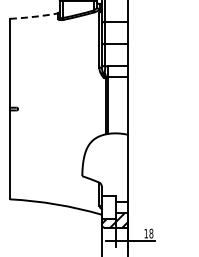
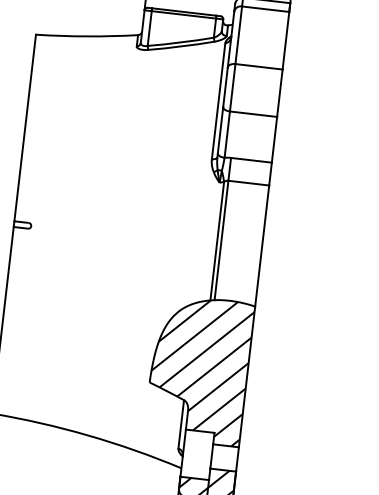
arc: (34, 16) -> (88, 35), dashed -> solid
hatch: (104, 167) -> (198, 369), added

